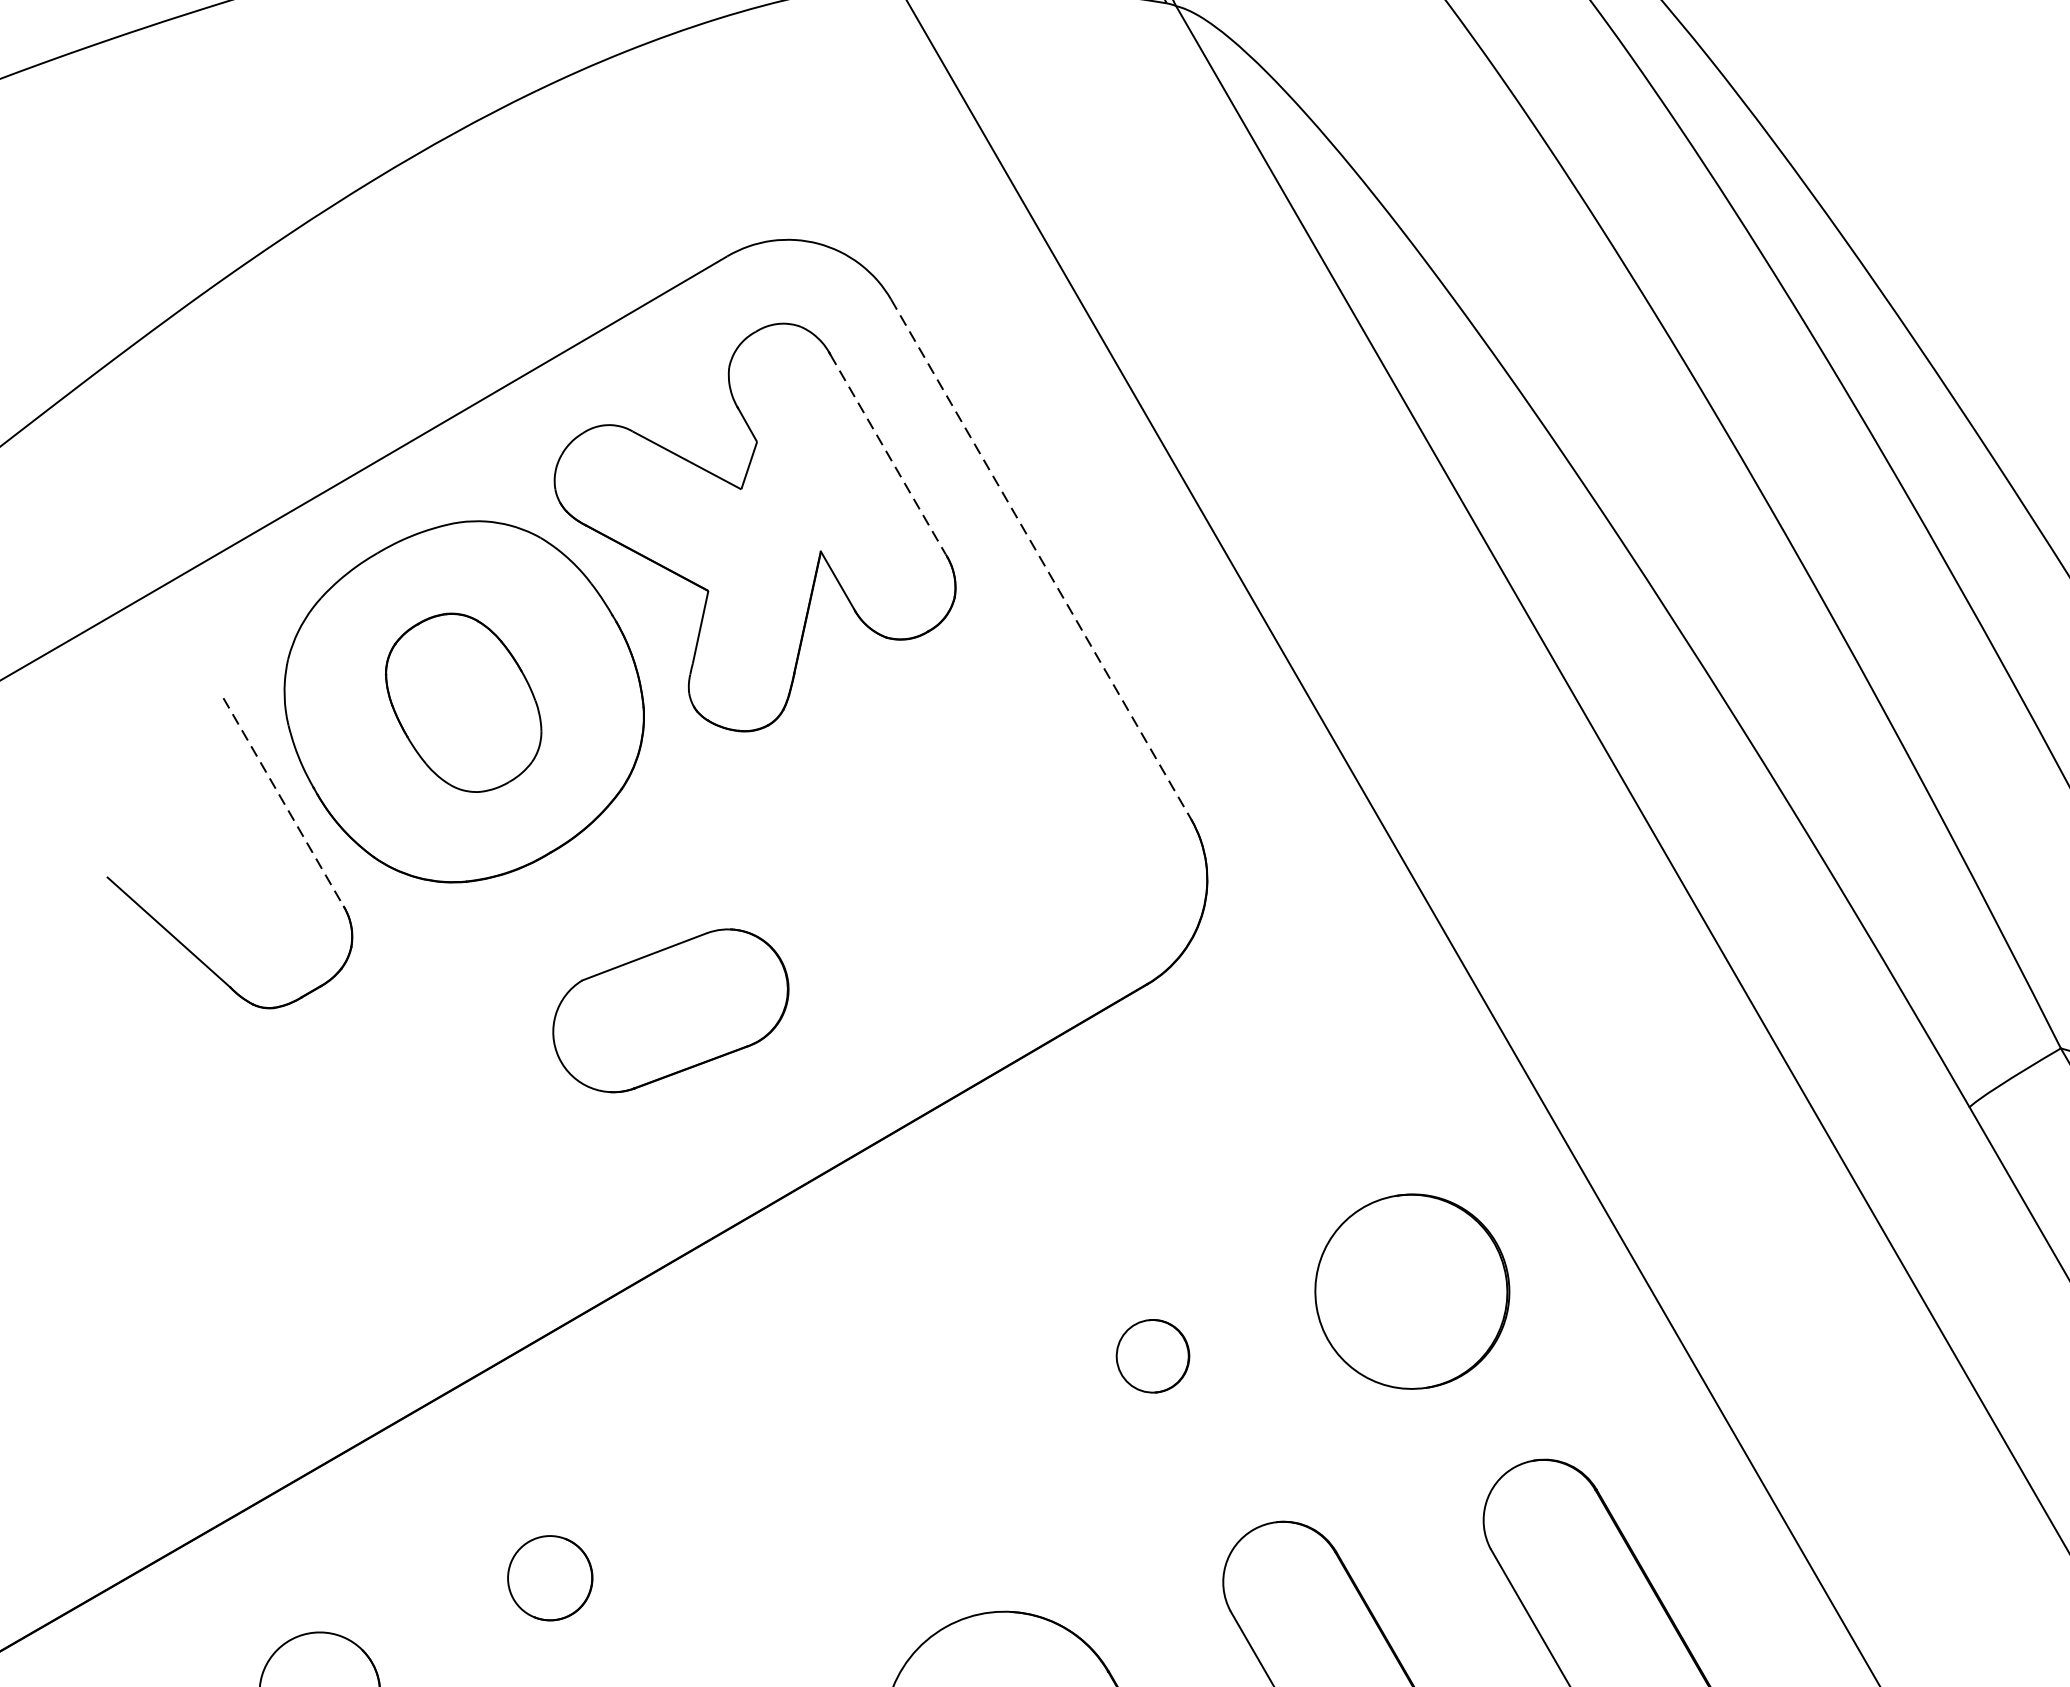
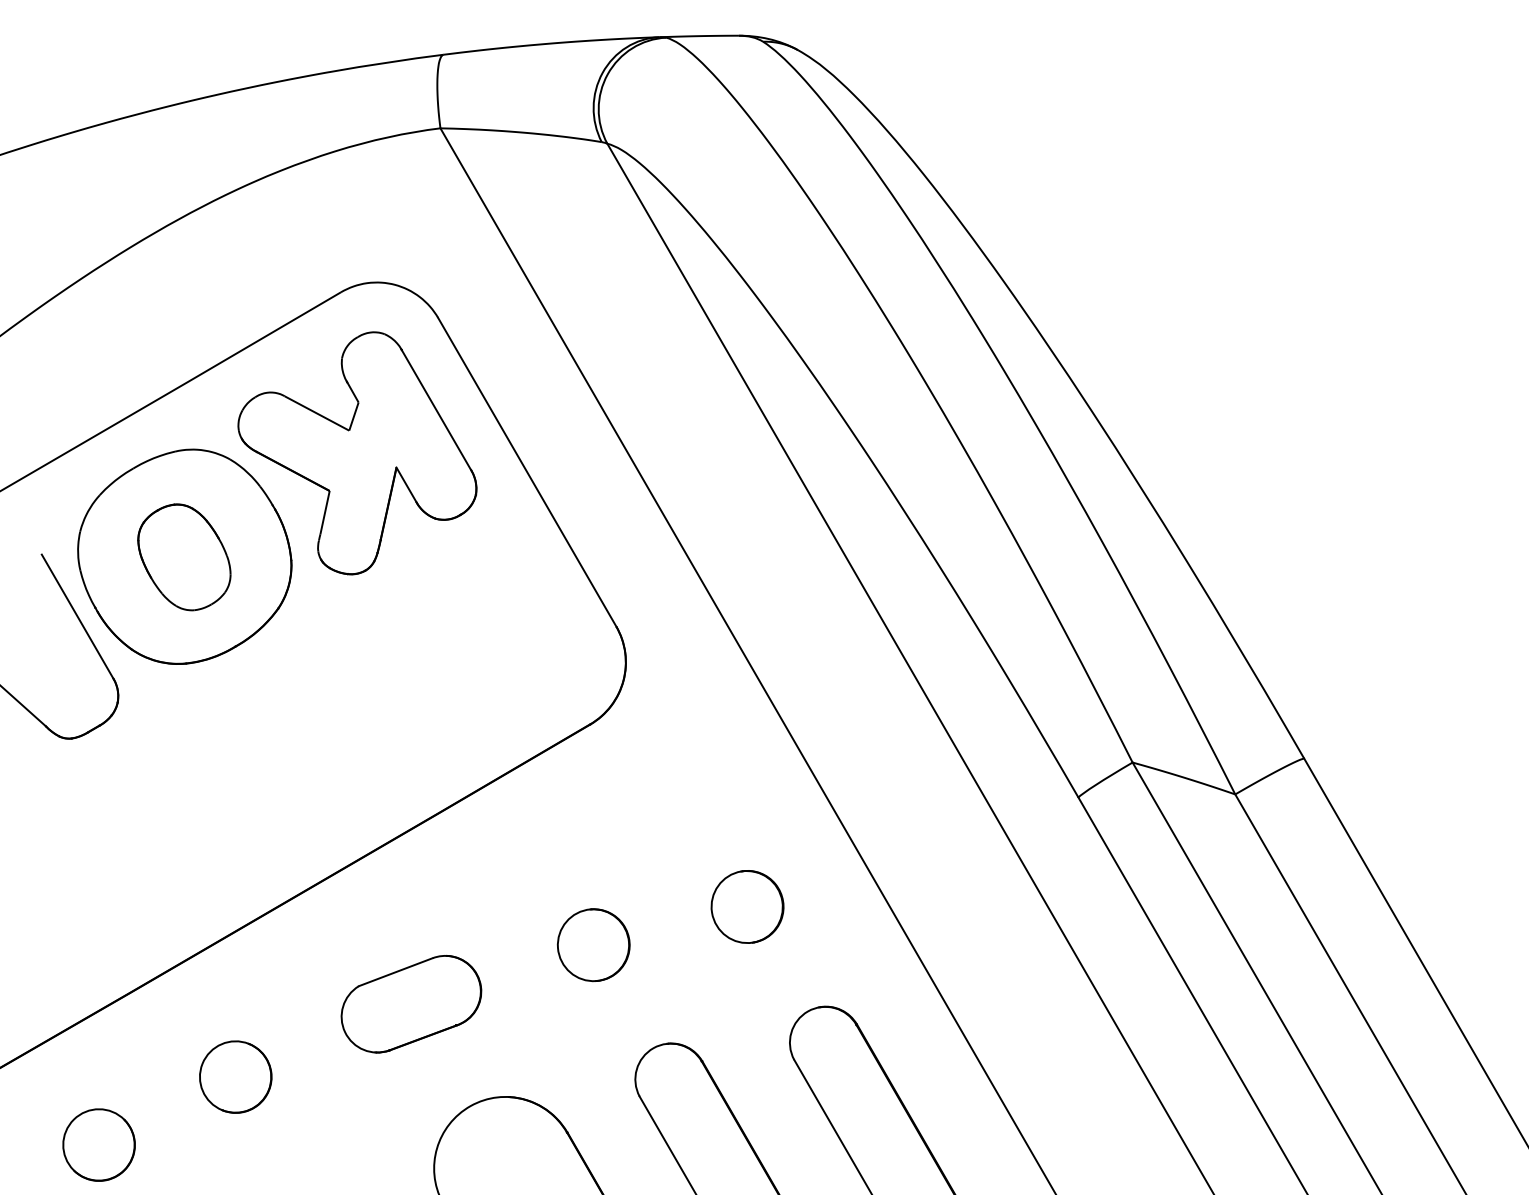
line: (888, 455) -> (436, 410), dashed -> solid
line: (1041, 559) -> (527, 472), dashed -> solid
line: (283, 802) -> (77, 616), dashed -> solid
part: (670, 1011) -> (411, 1004), moved
part: (1412, 1290) -> (747, 906), size x0.62
part: (1152, 1356) -> (593, 945), size x1.67
part: (549, 1577) -> (235, 1076), size x1.43

